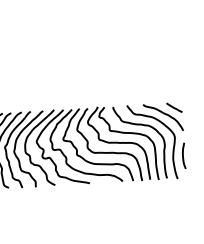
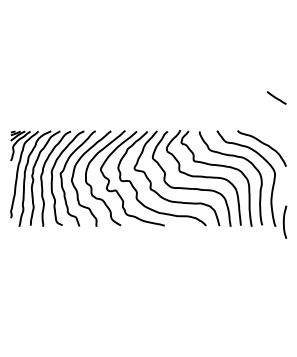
line: (174, 107) -> (276, 97), moved
curve: (183, 155) -> (284, 221), moved

